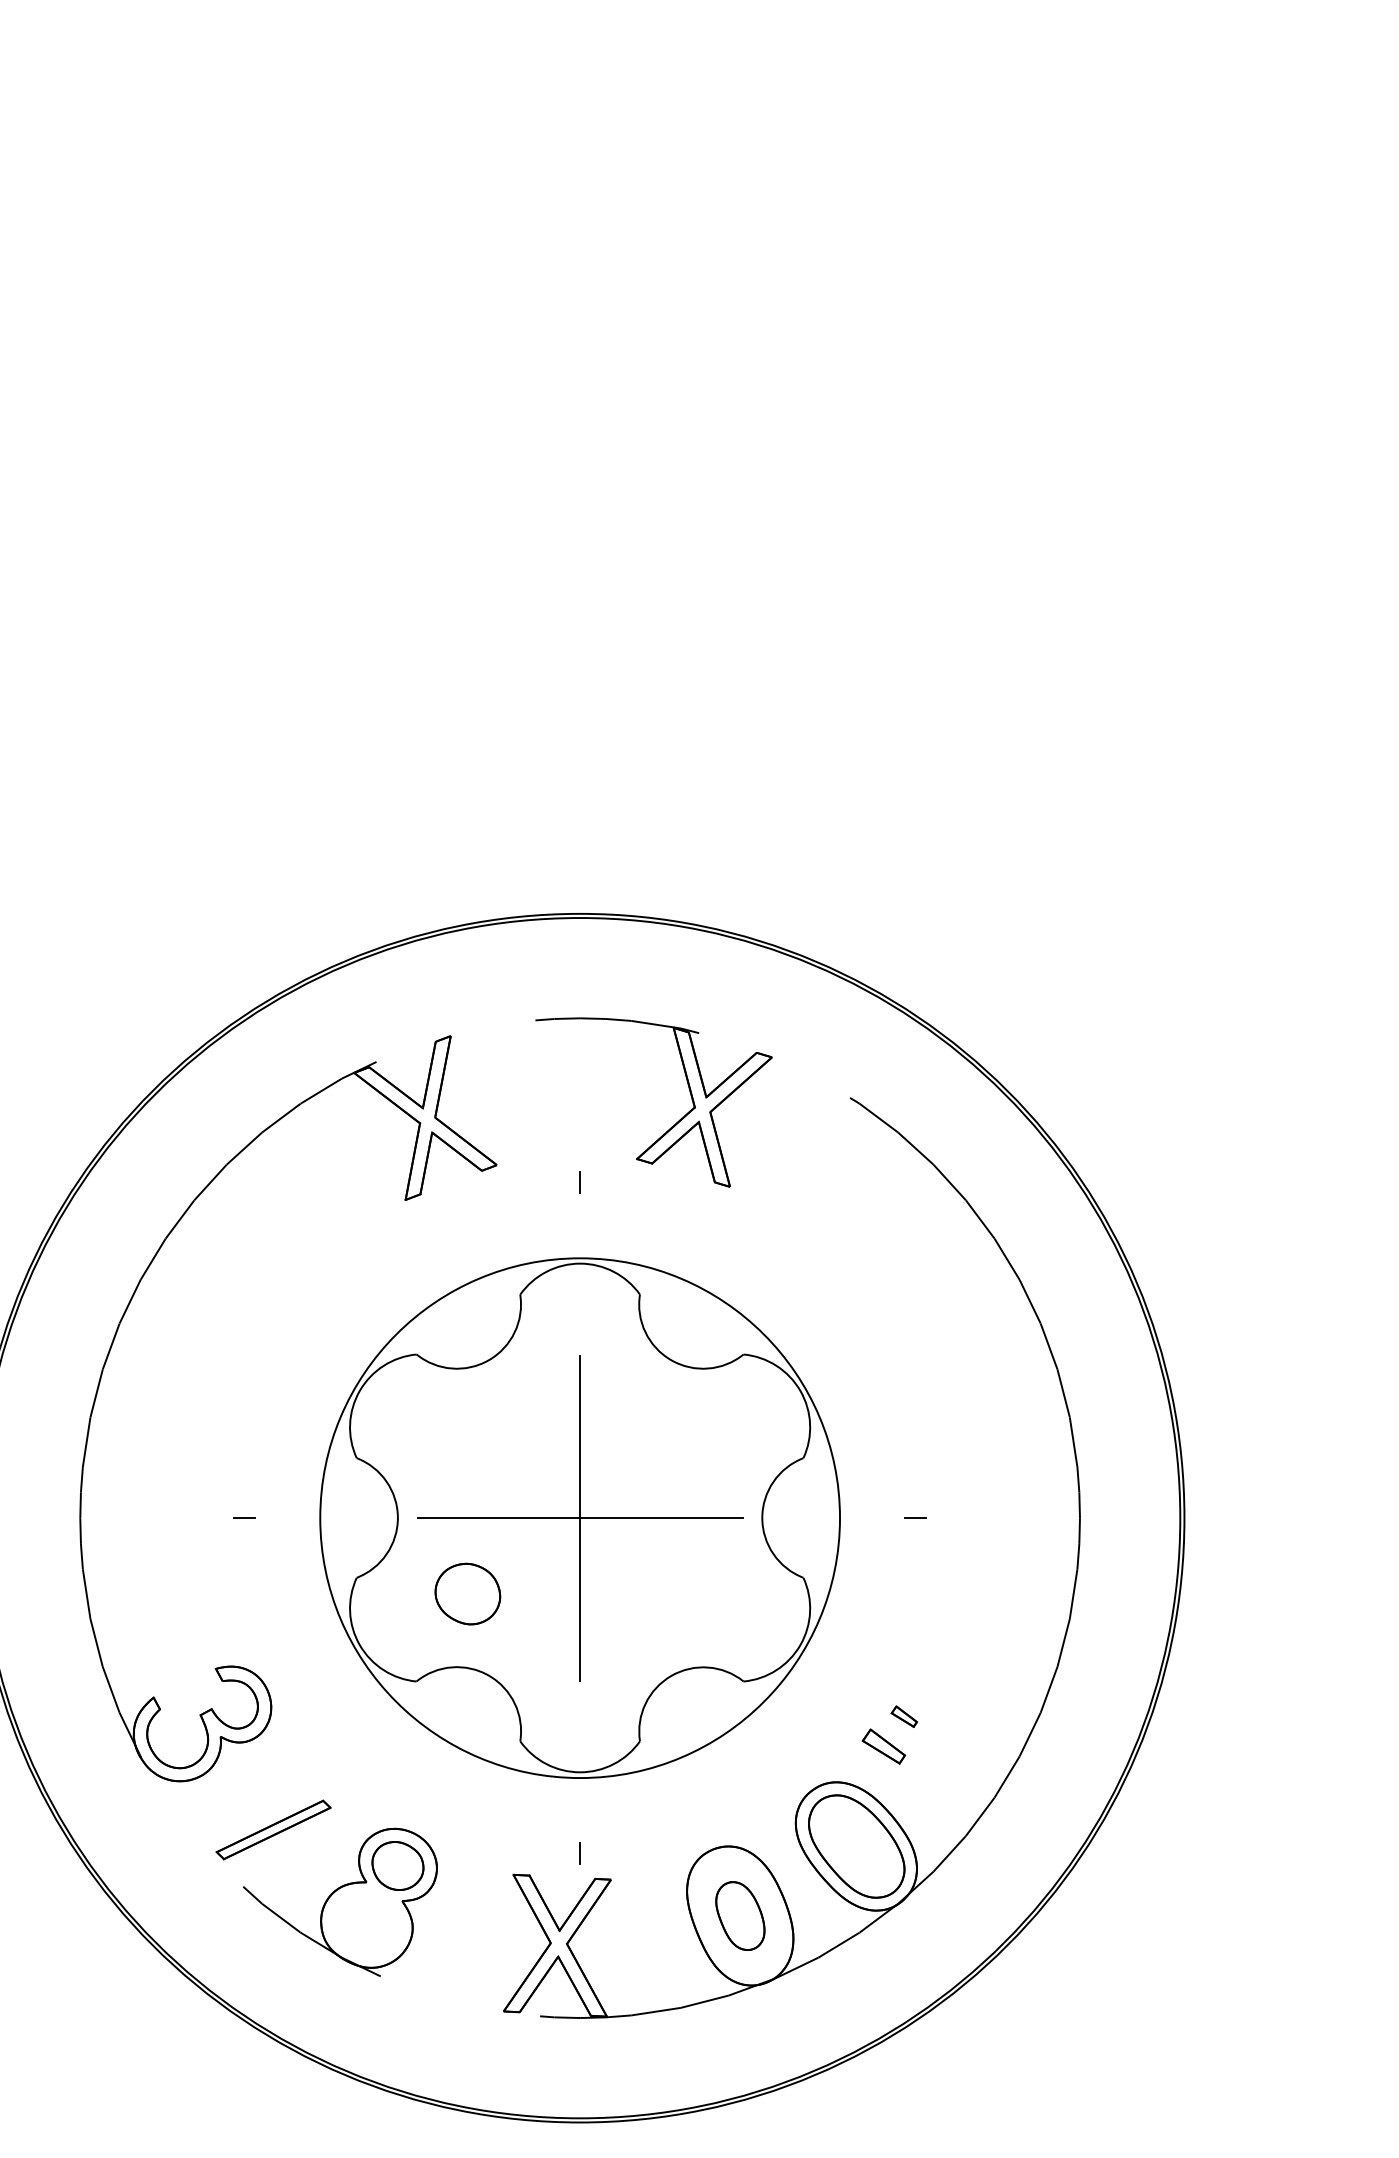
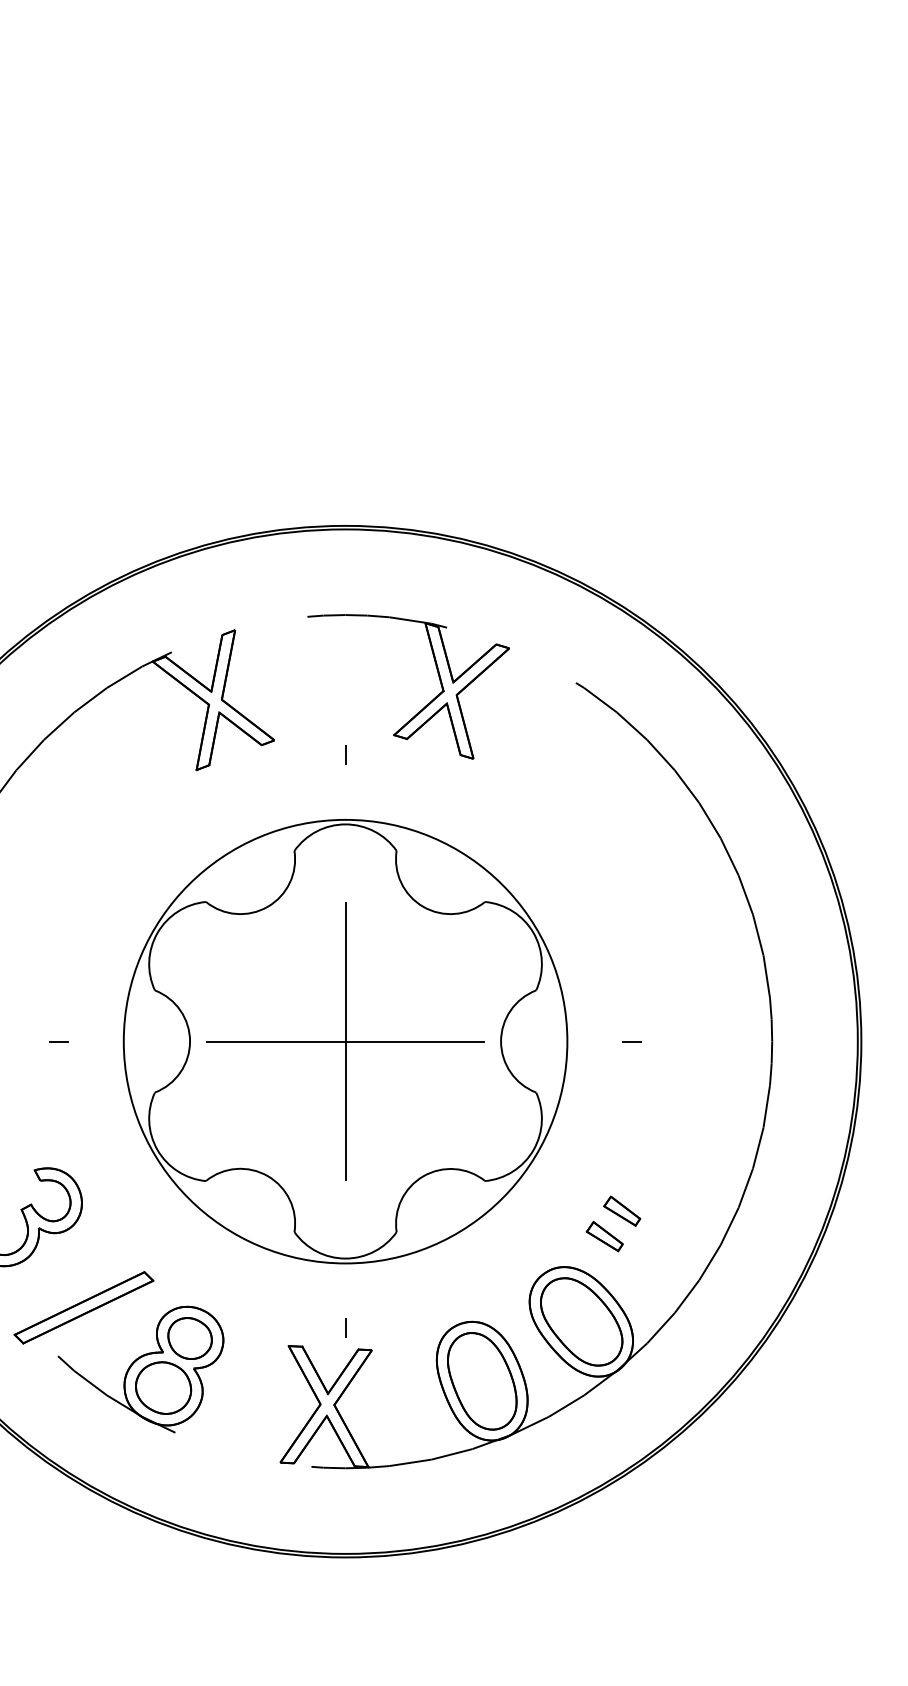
part: (467, 1593) -> (163, 1387), moved
part: (904, 1716) -> (622, 1210), size x1.67
part: (273, 1829) -> (83, 1307), size x1.43
part: (740, 1915) -> (482, 1380), size x1.67

